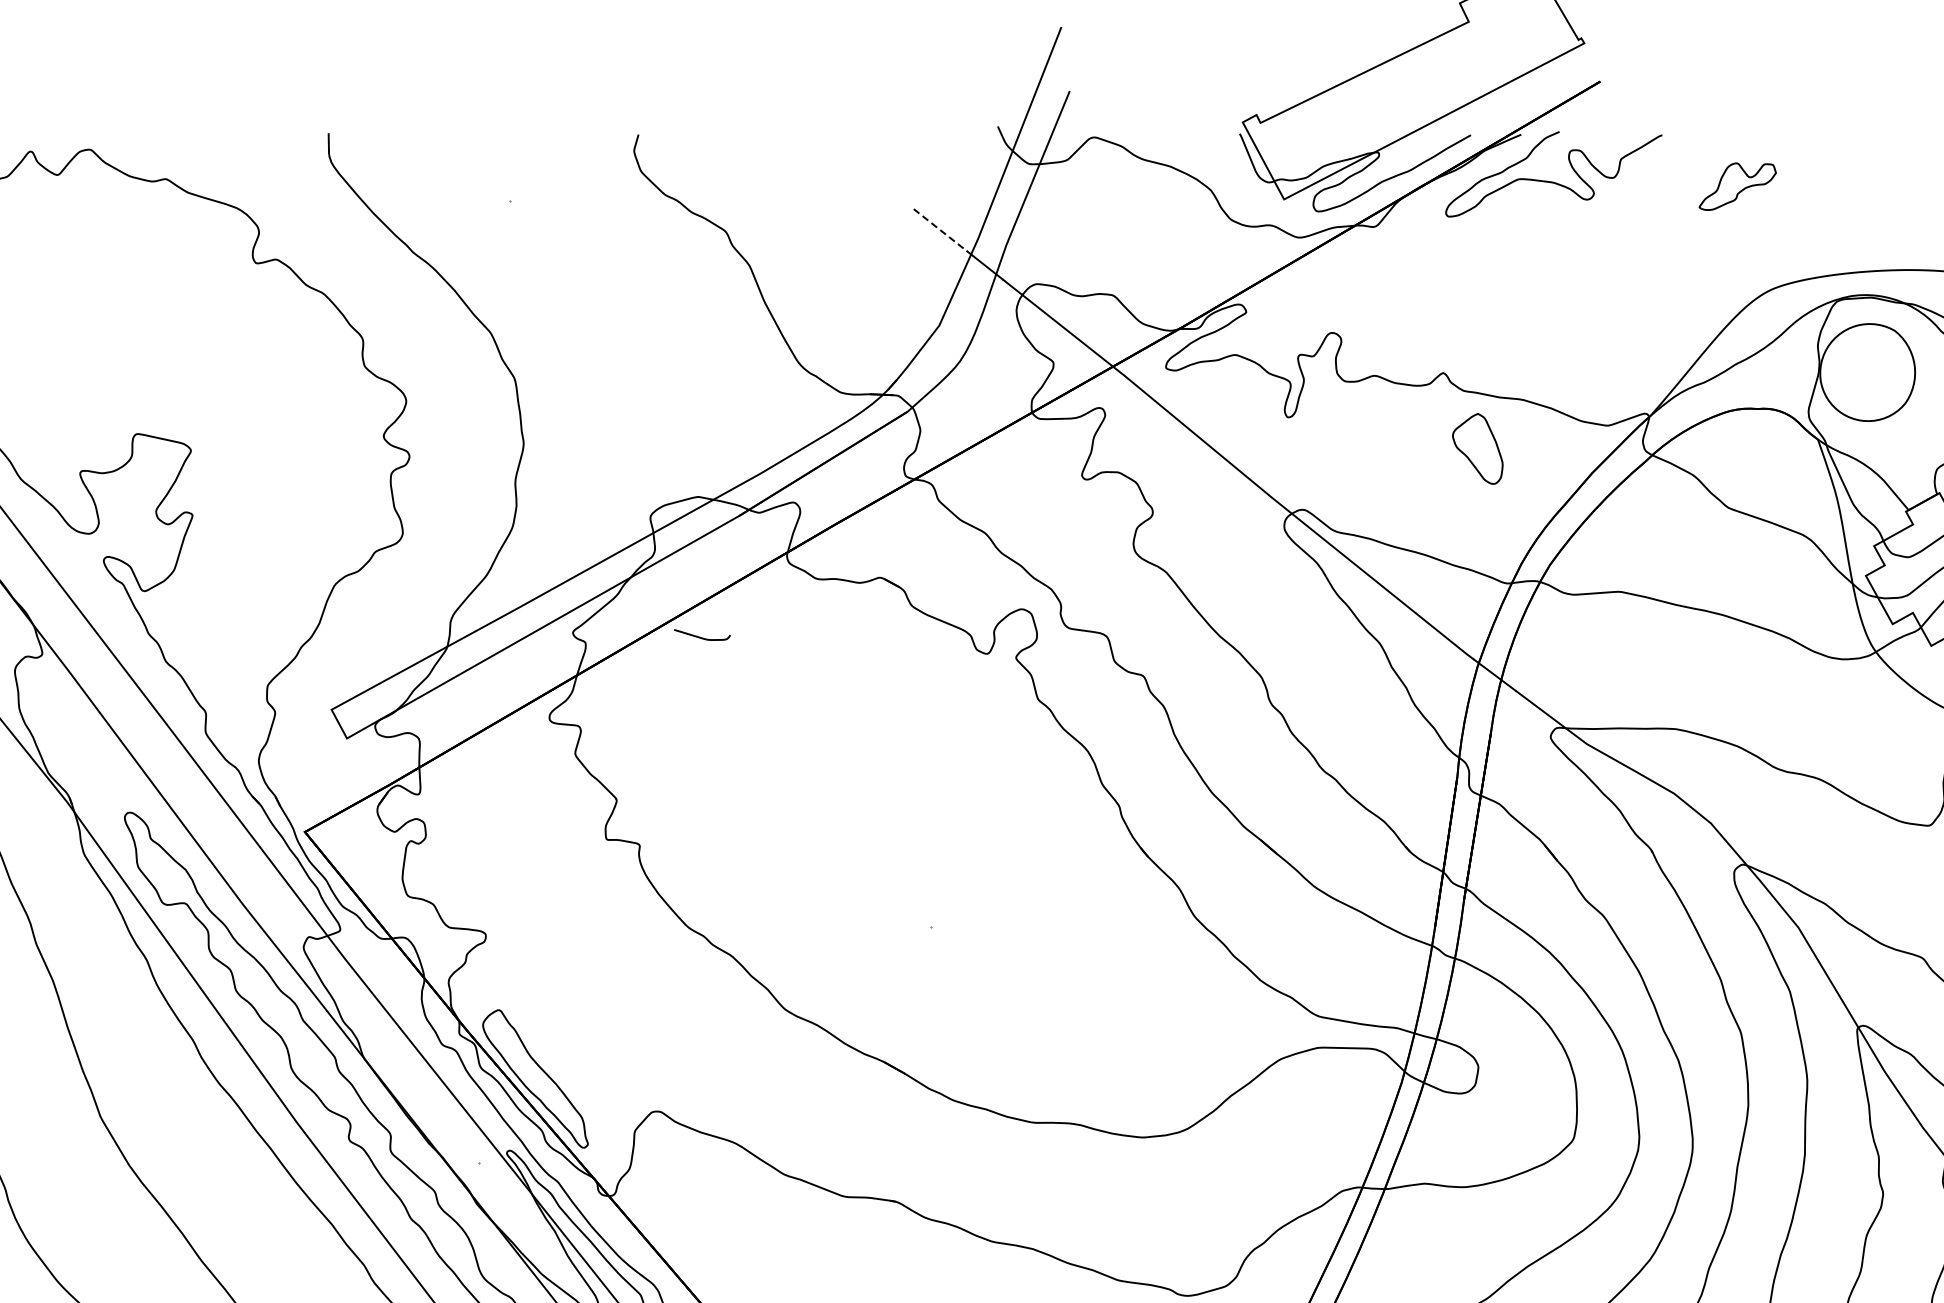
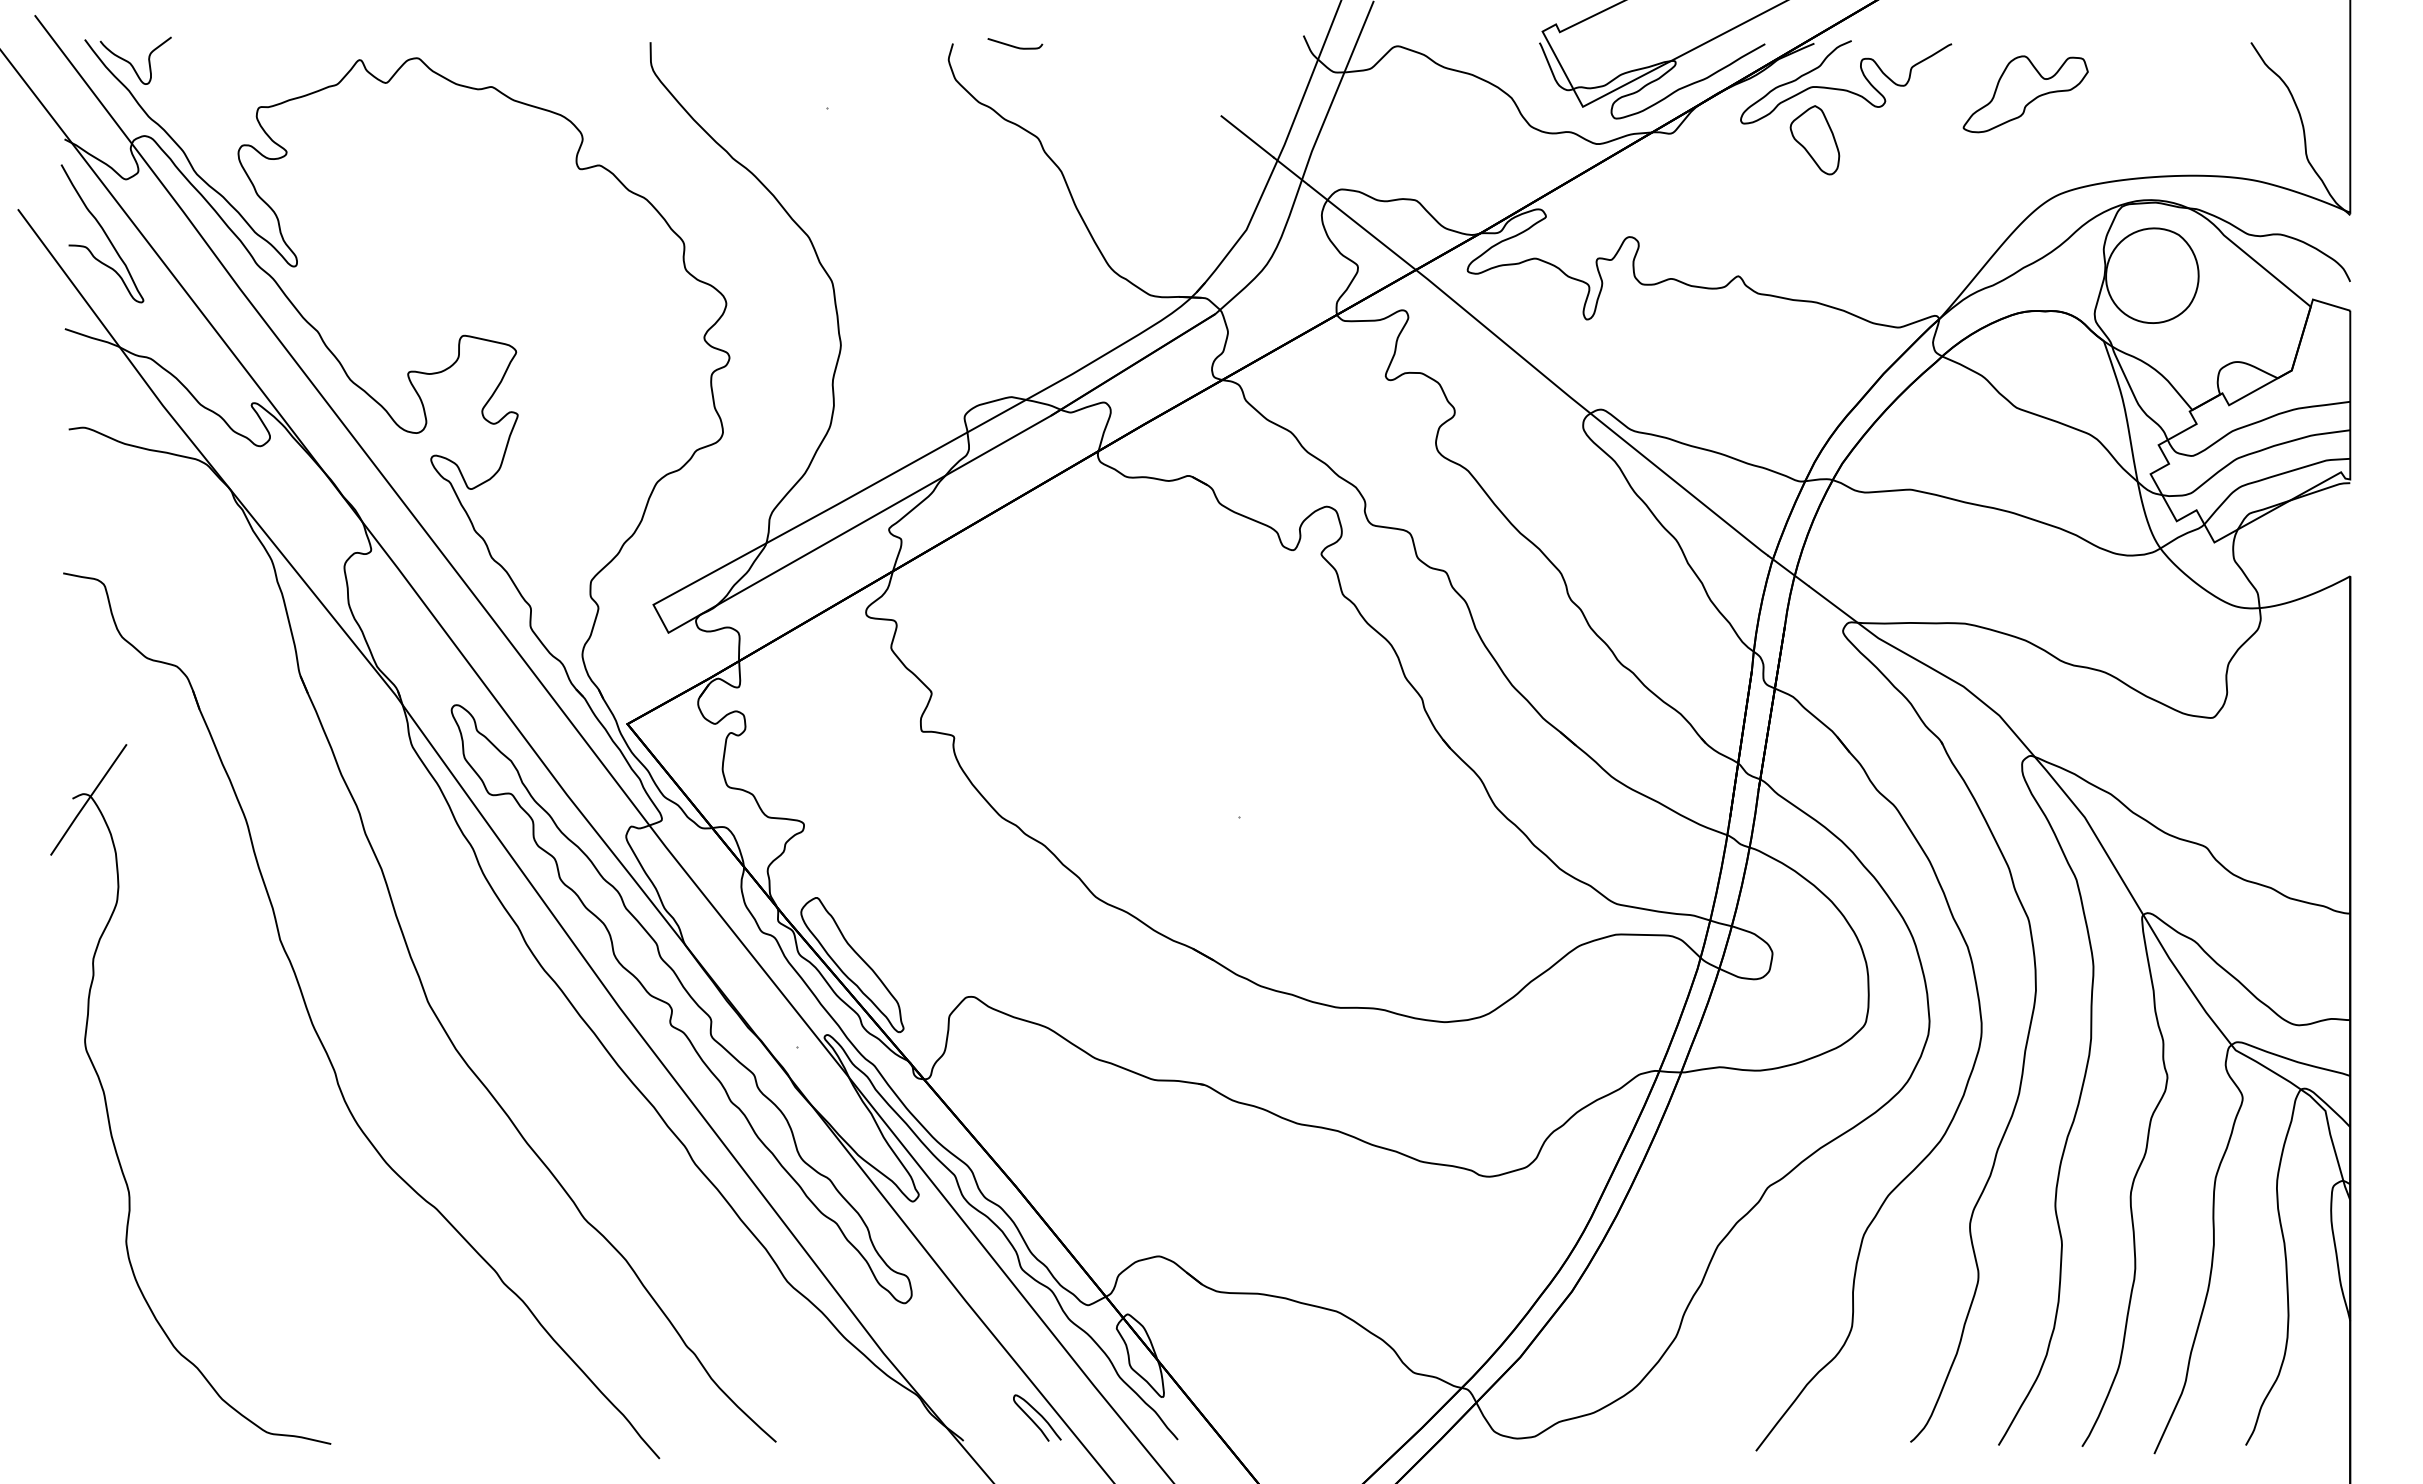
part: (1737, 186) -> (2025, 94), size x1.67
line: (941, 230) -> (1248, 137), dashed -> solid
part: (1477, 449) -> (1814, 140), moved
curve: (700, 636) -> (1013, 45), moved

